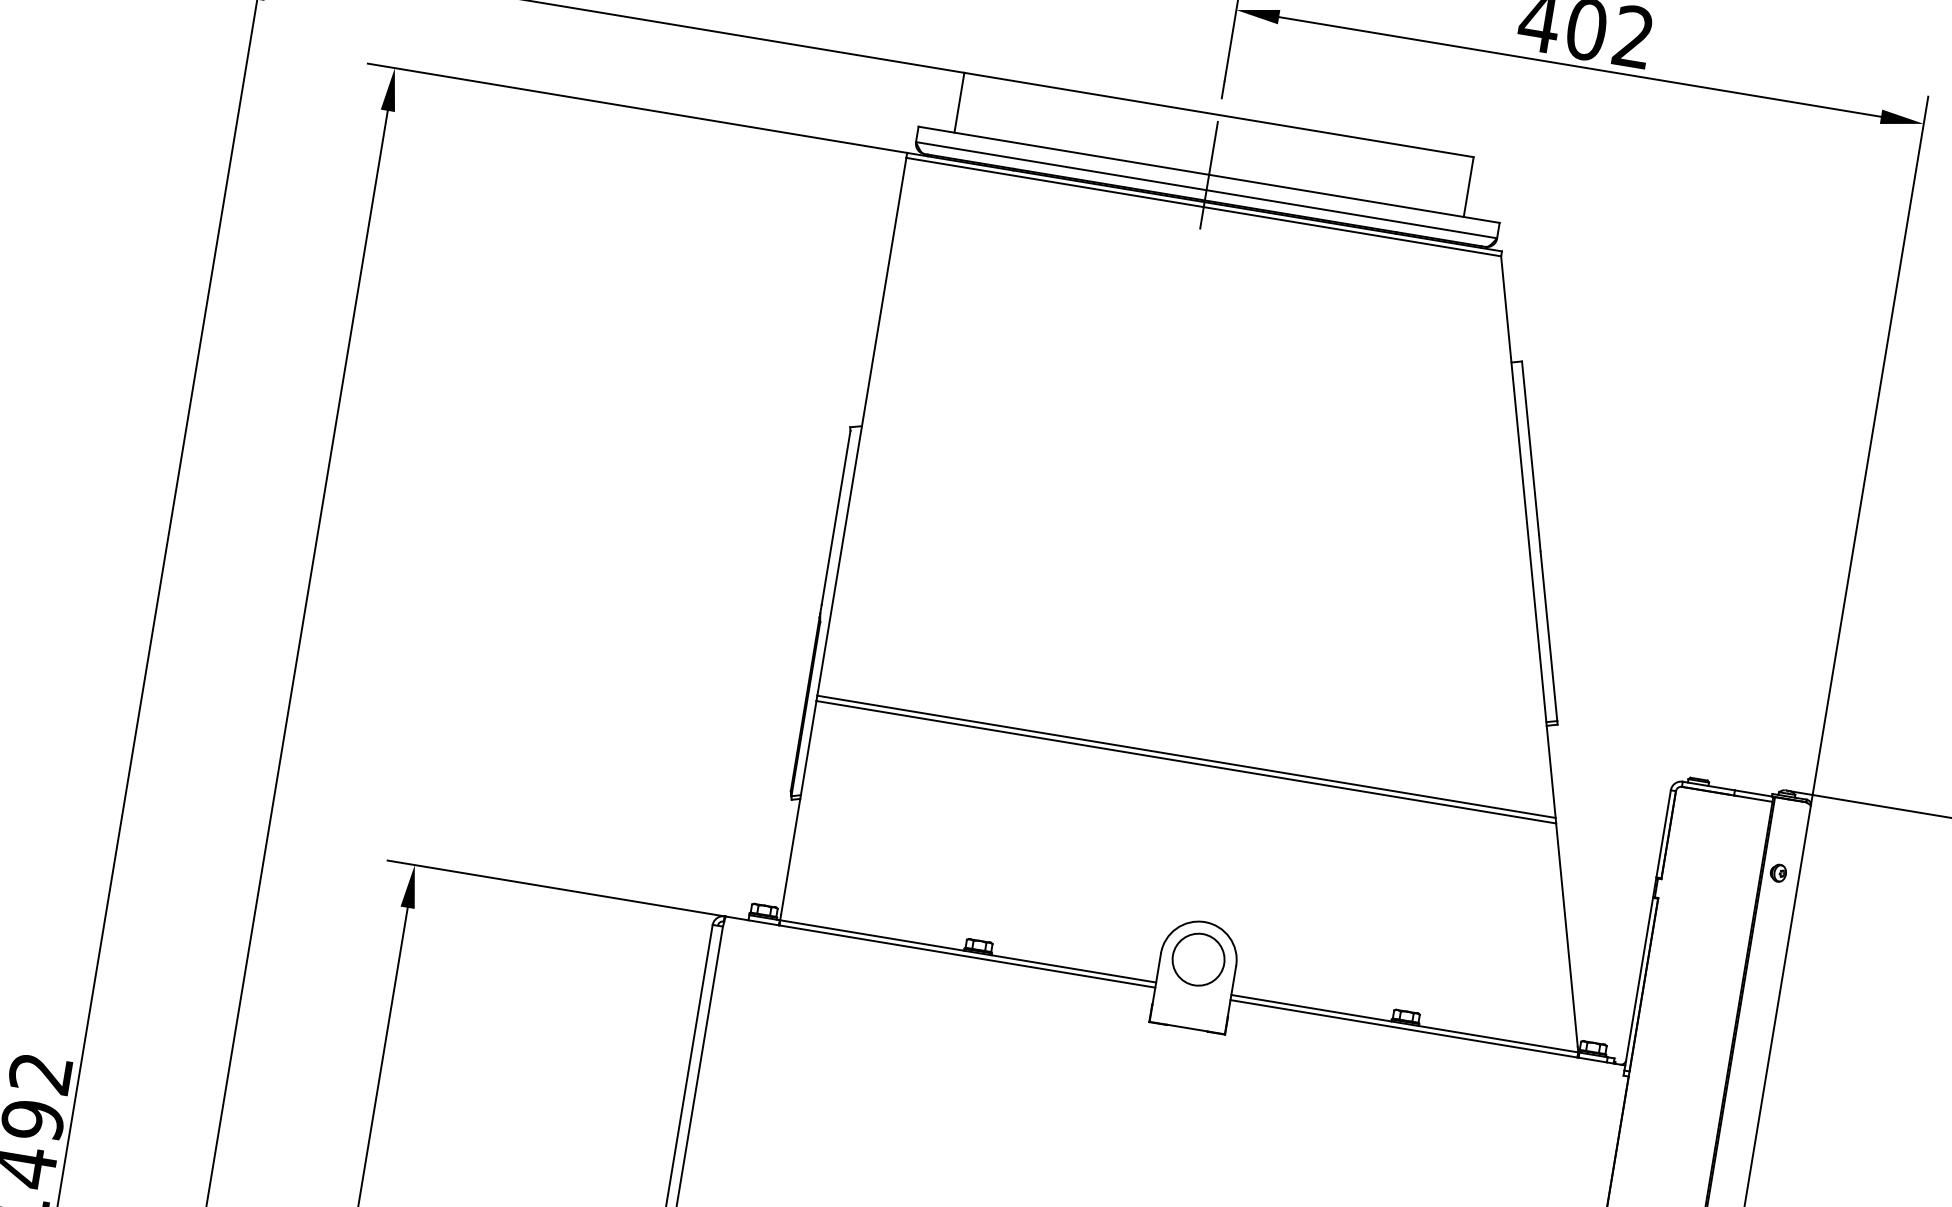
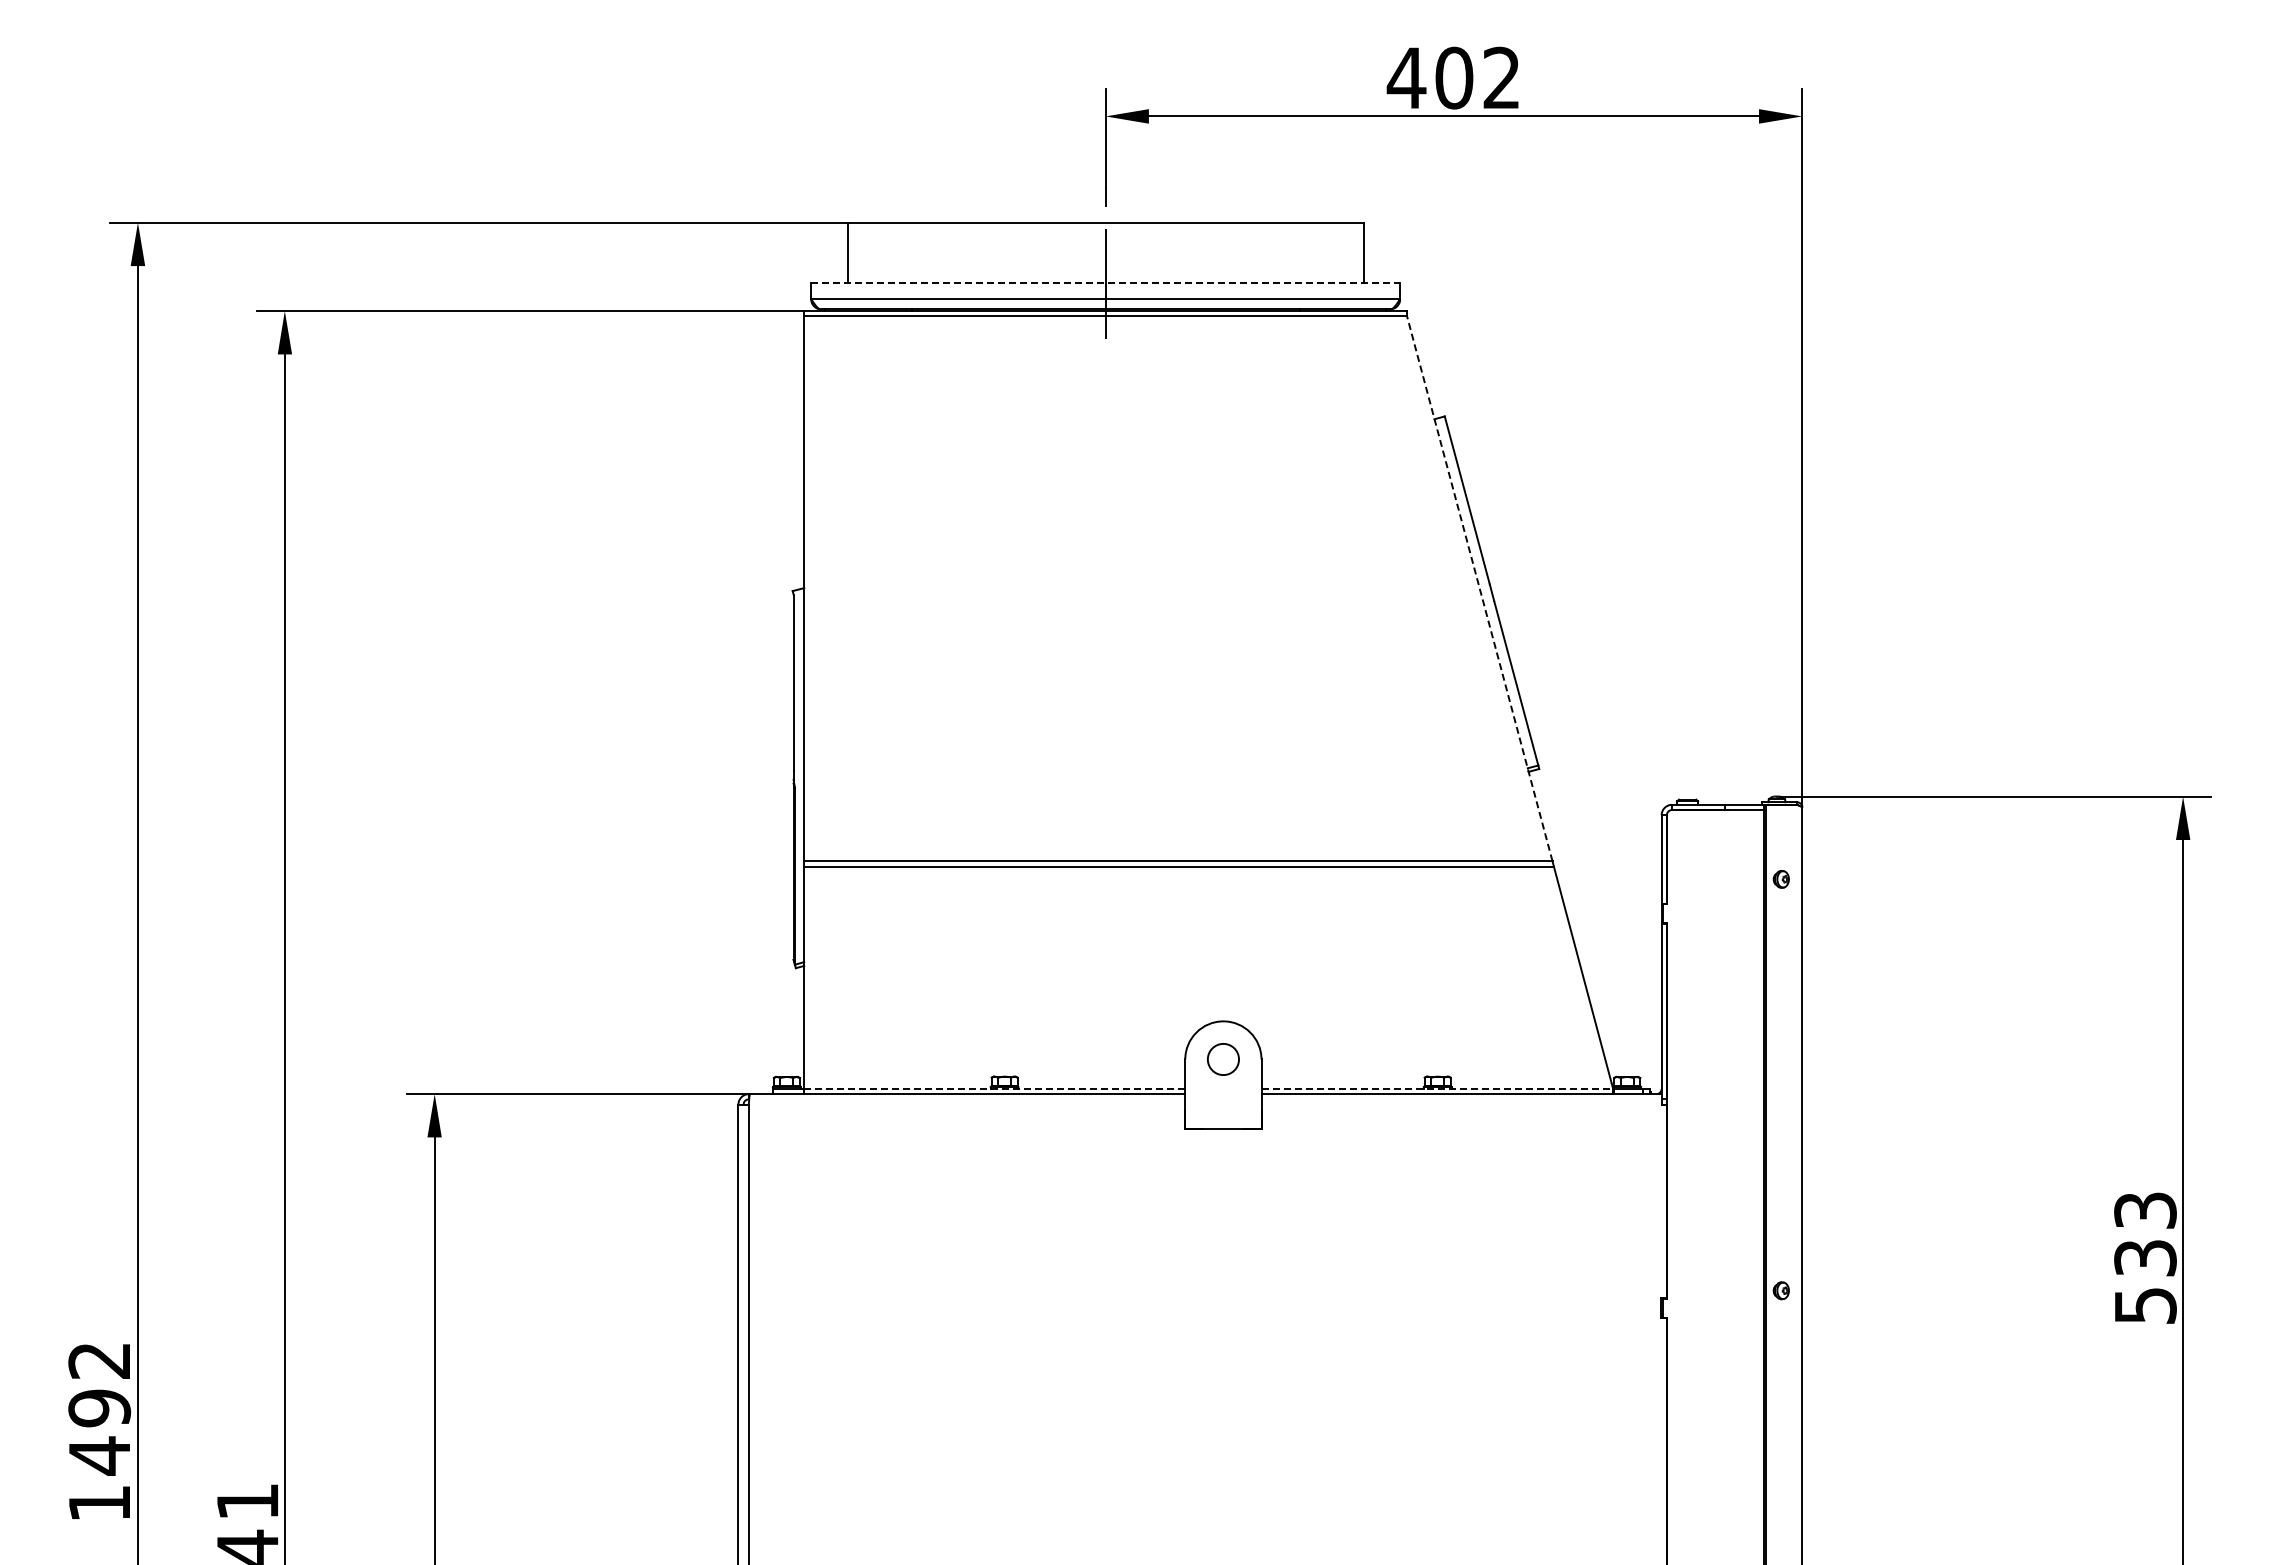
line: (1209, 175) -> (1106, 283), solid -> dashed
line: (1528, 536) -> (1479, 588), solid -> dashed
line: (968, 950) -> (994, 1088), solid -> dashed
circle: (1198, 959) -> (1223, 1059), size x0.6
line: (1405, 1023) -> (1437, 1088), solid -> dashed

